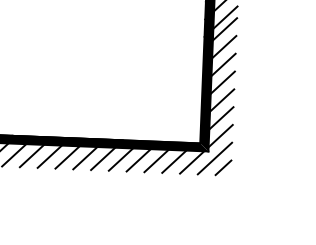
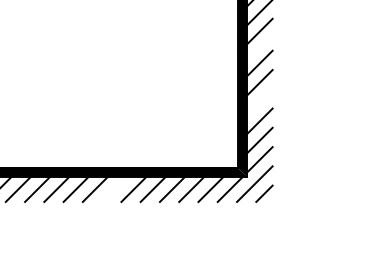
line: (224, 28) -> (259, 43), removed
line: (222, 82) -> (259, 101), removed
line: (85, 157) -> (114, 188), removed

